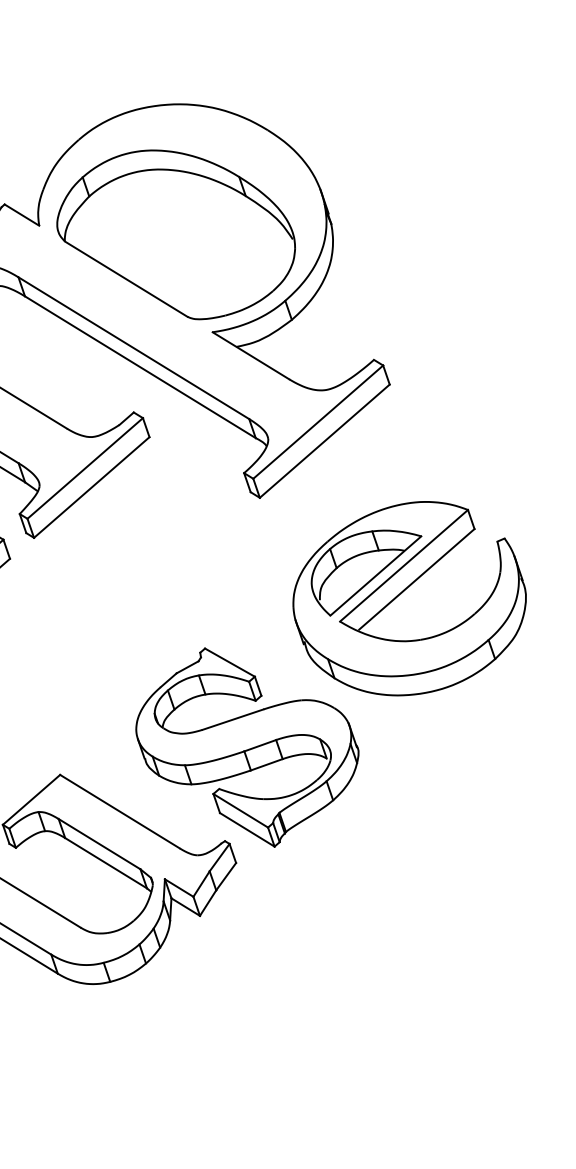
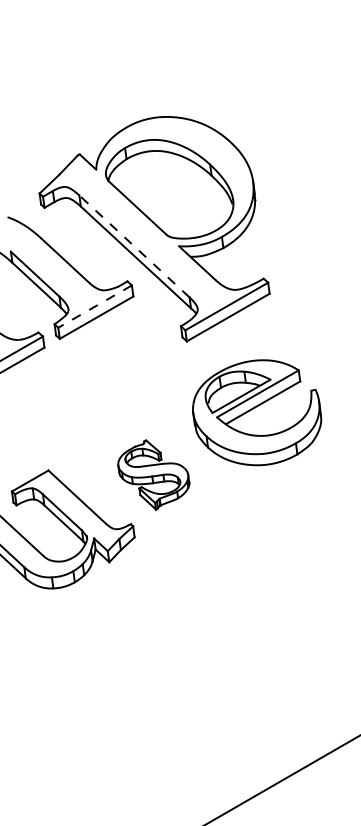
line: (133, 348) -> (134, 246), solid -> dashed
line: (84, 468) -> (94, 306), solid -> dashed
part: (247, 745) -> (153, 474), size x0.6

